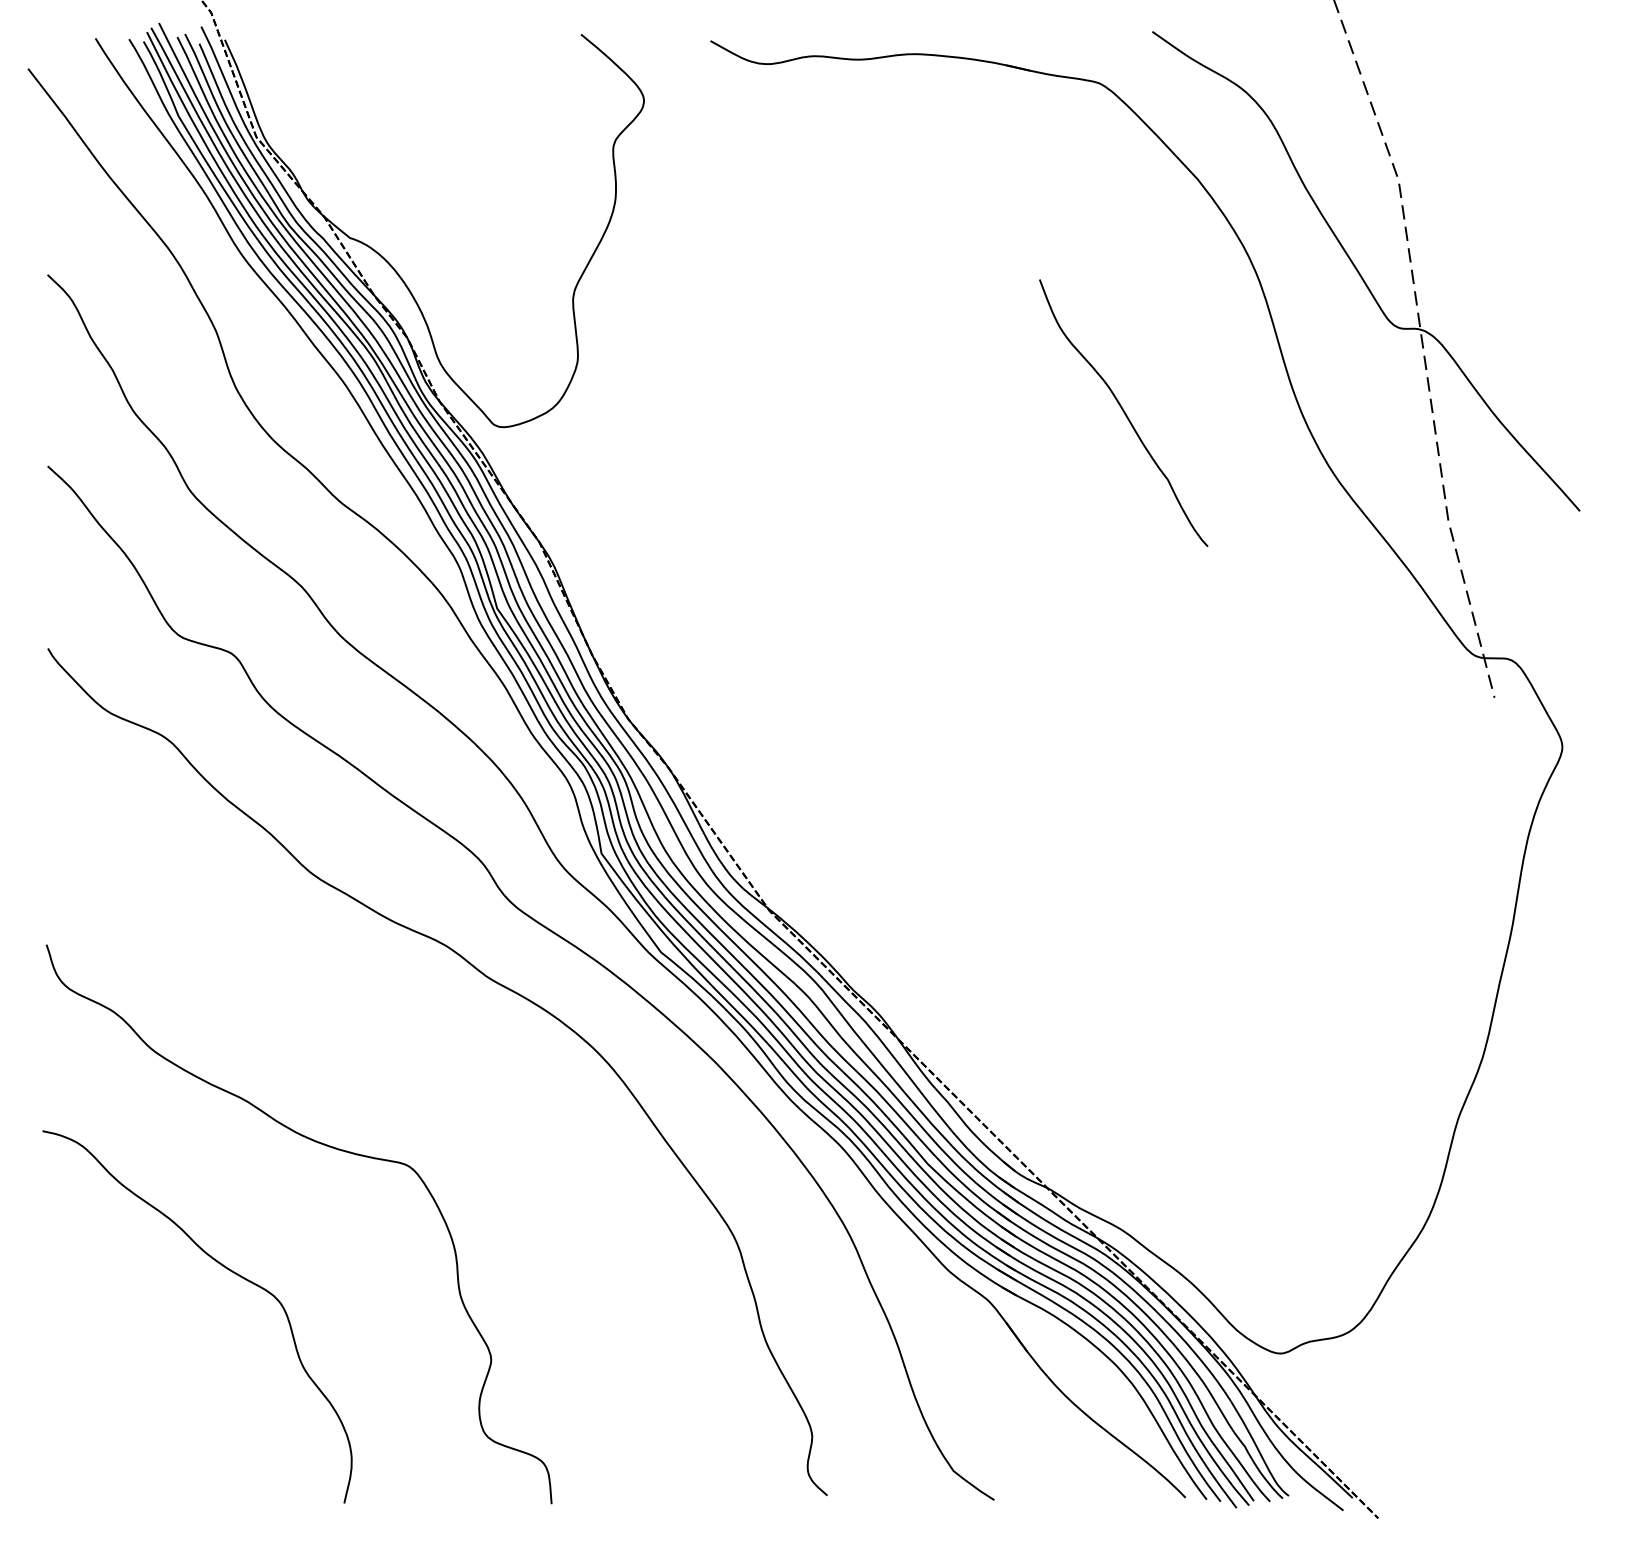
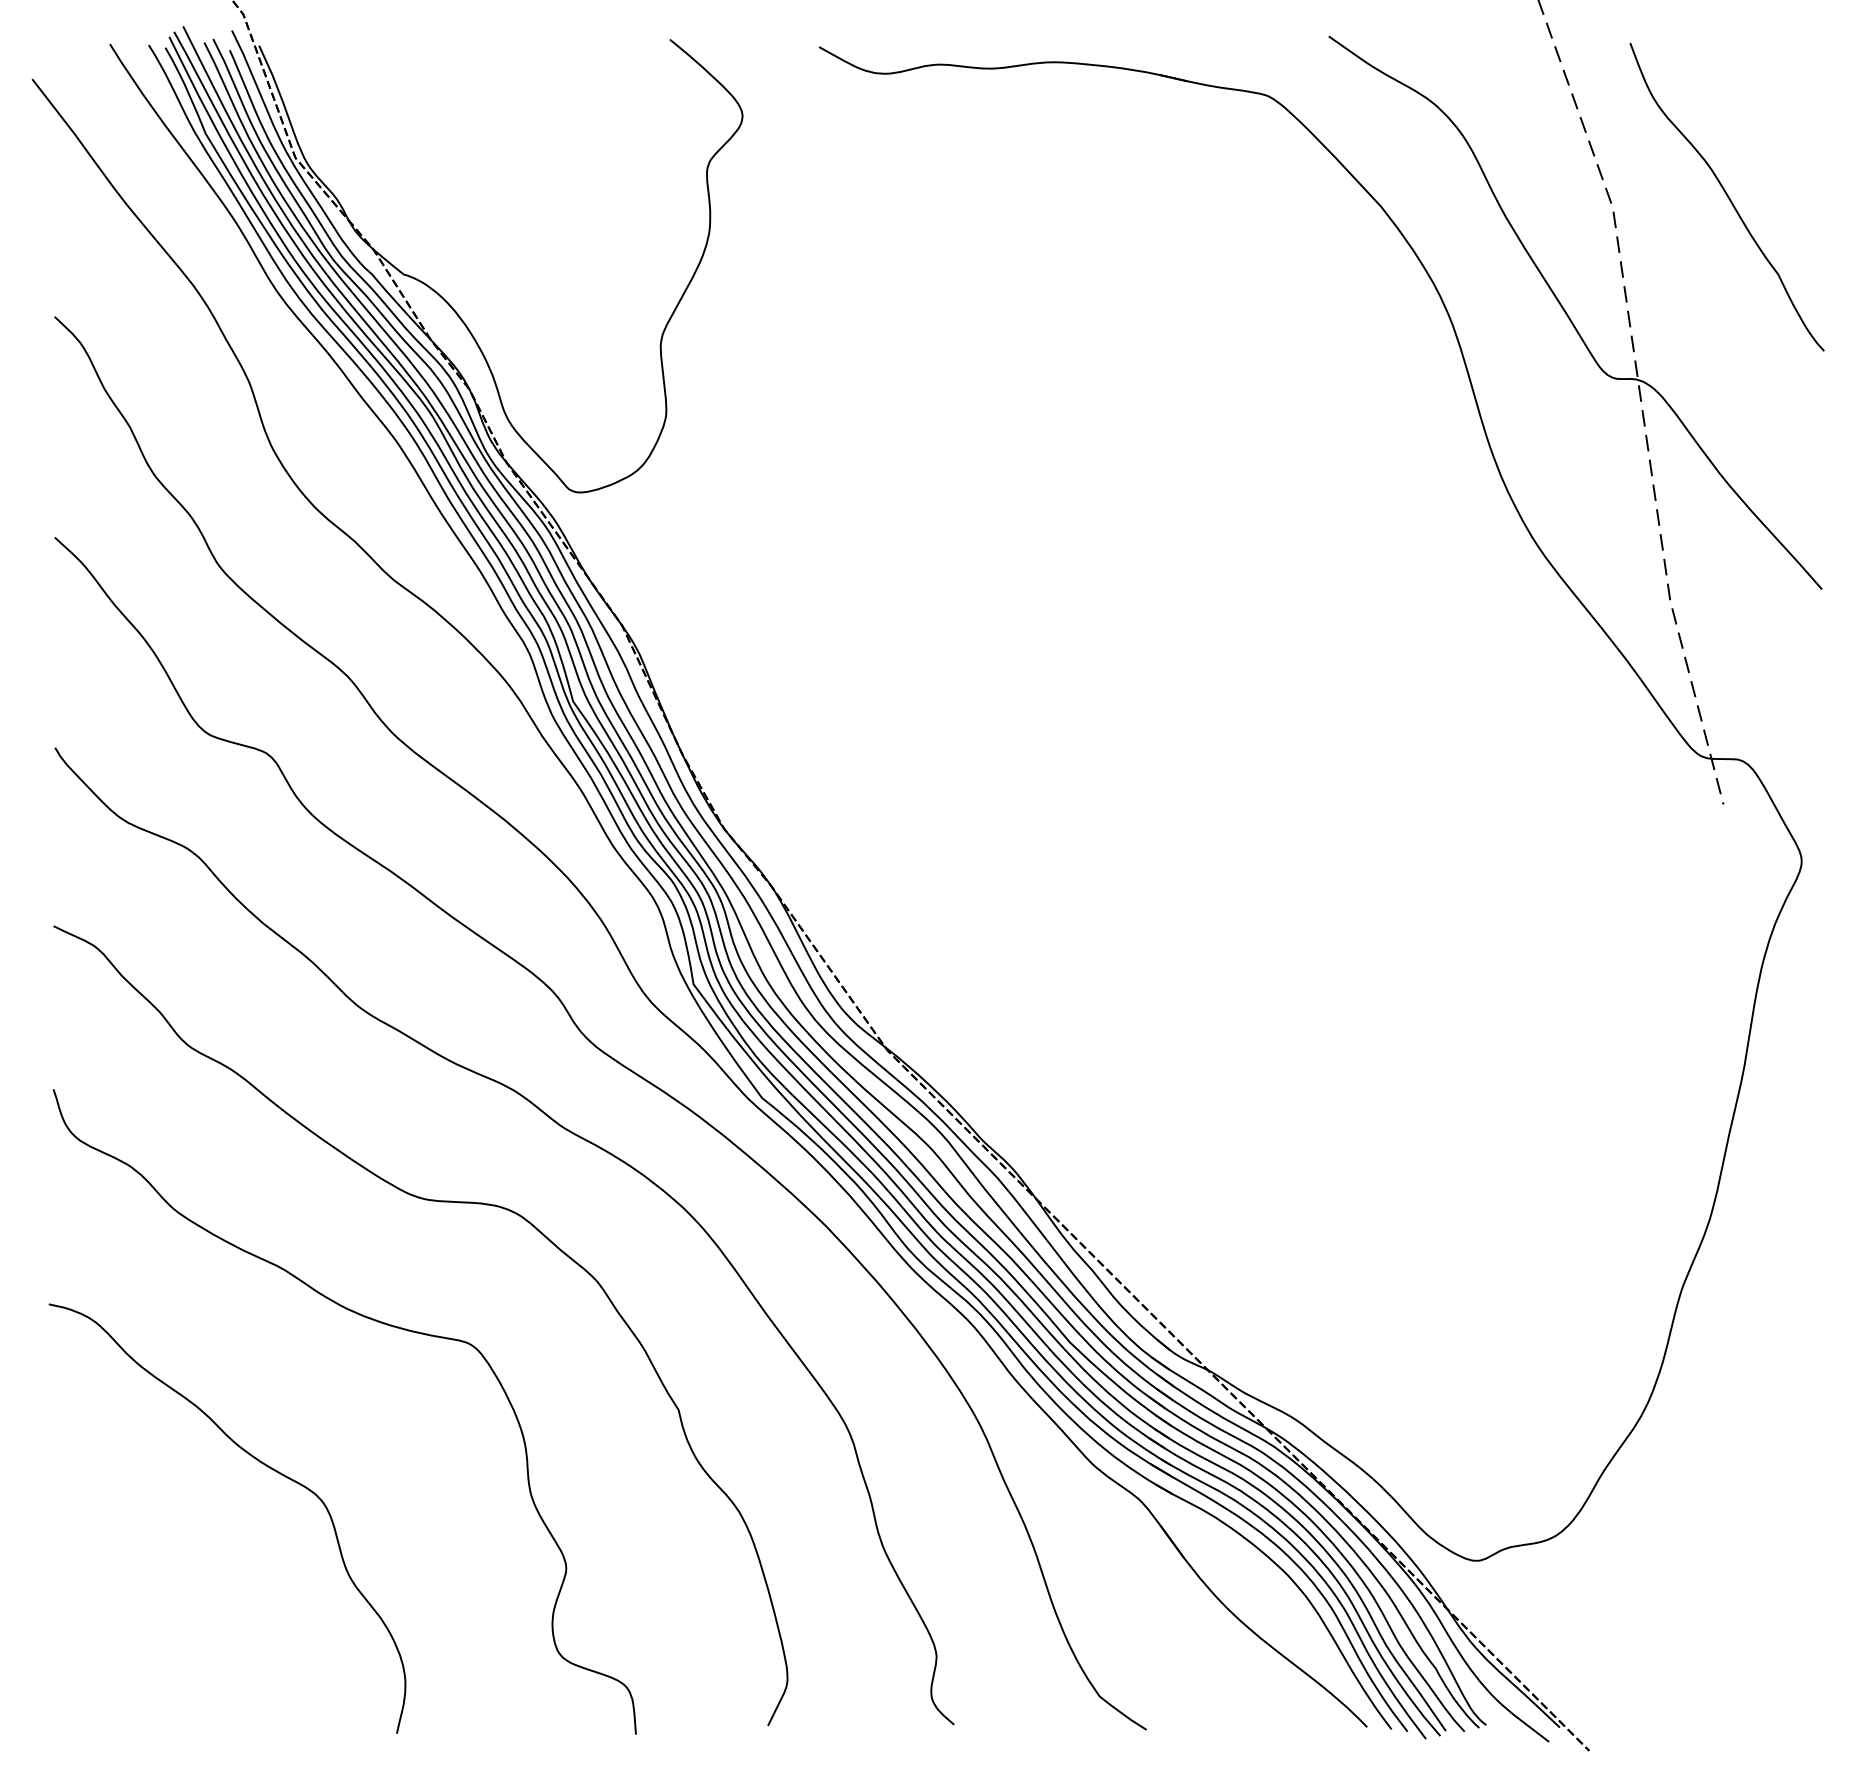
curve: (1123, 412) -> (1726, 196), moved
curve: (377, 1042) -> (435, 1202), added

